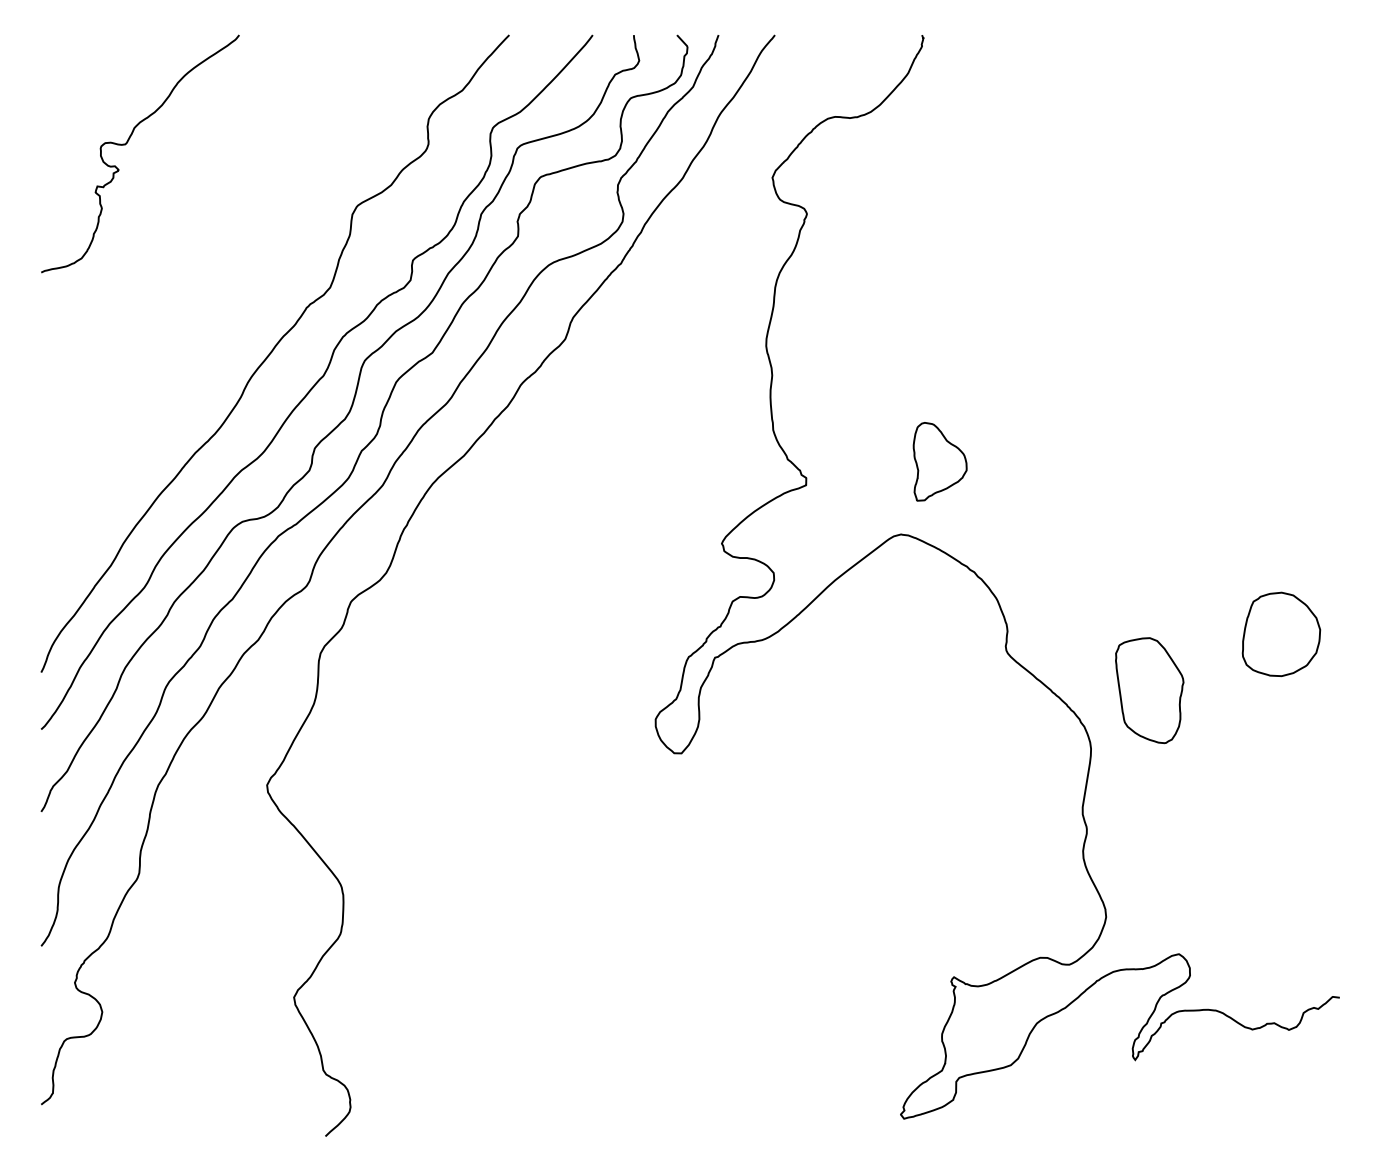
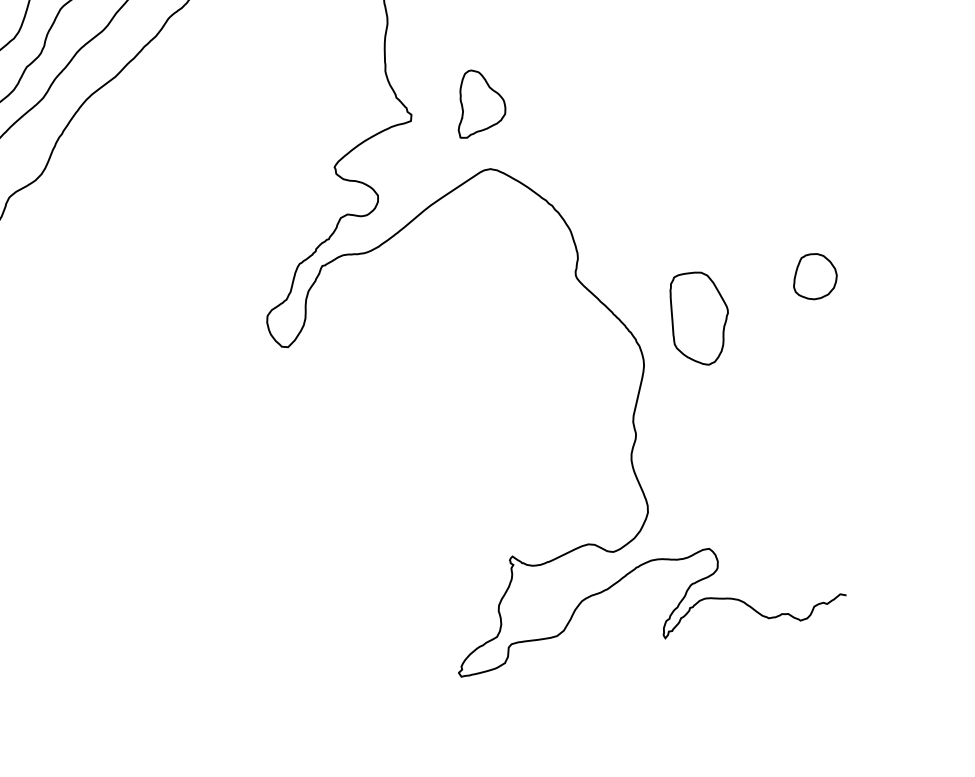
part: (939, 461) -> (482, 104), moved
part: (1281, 634) -> (815, 276), size x0.62

